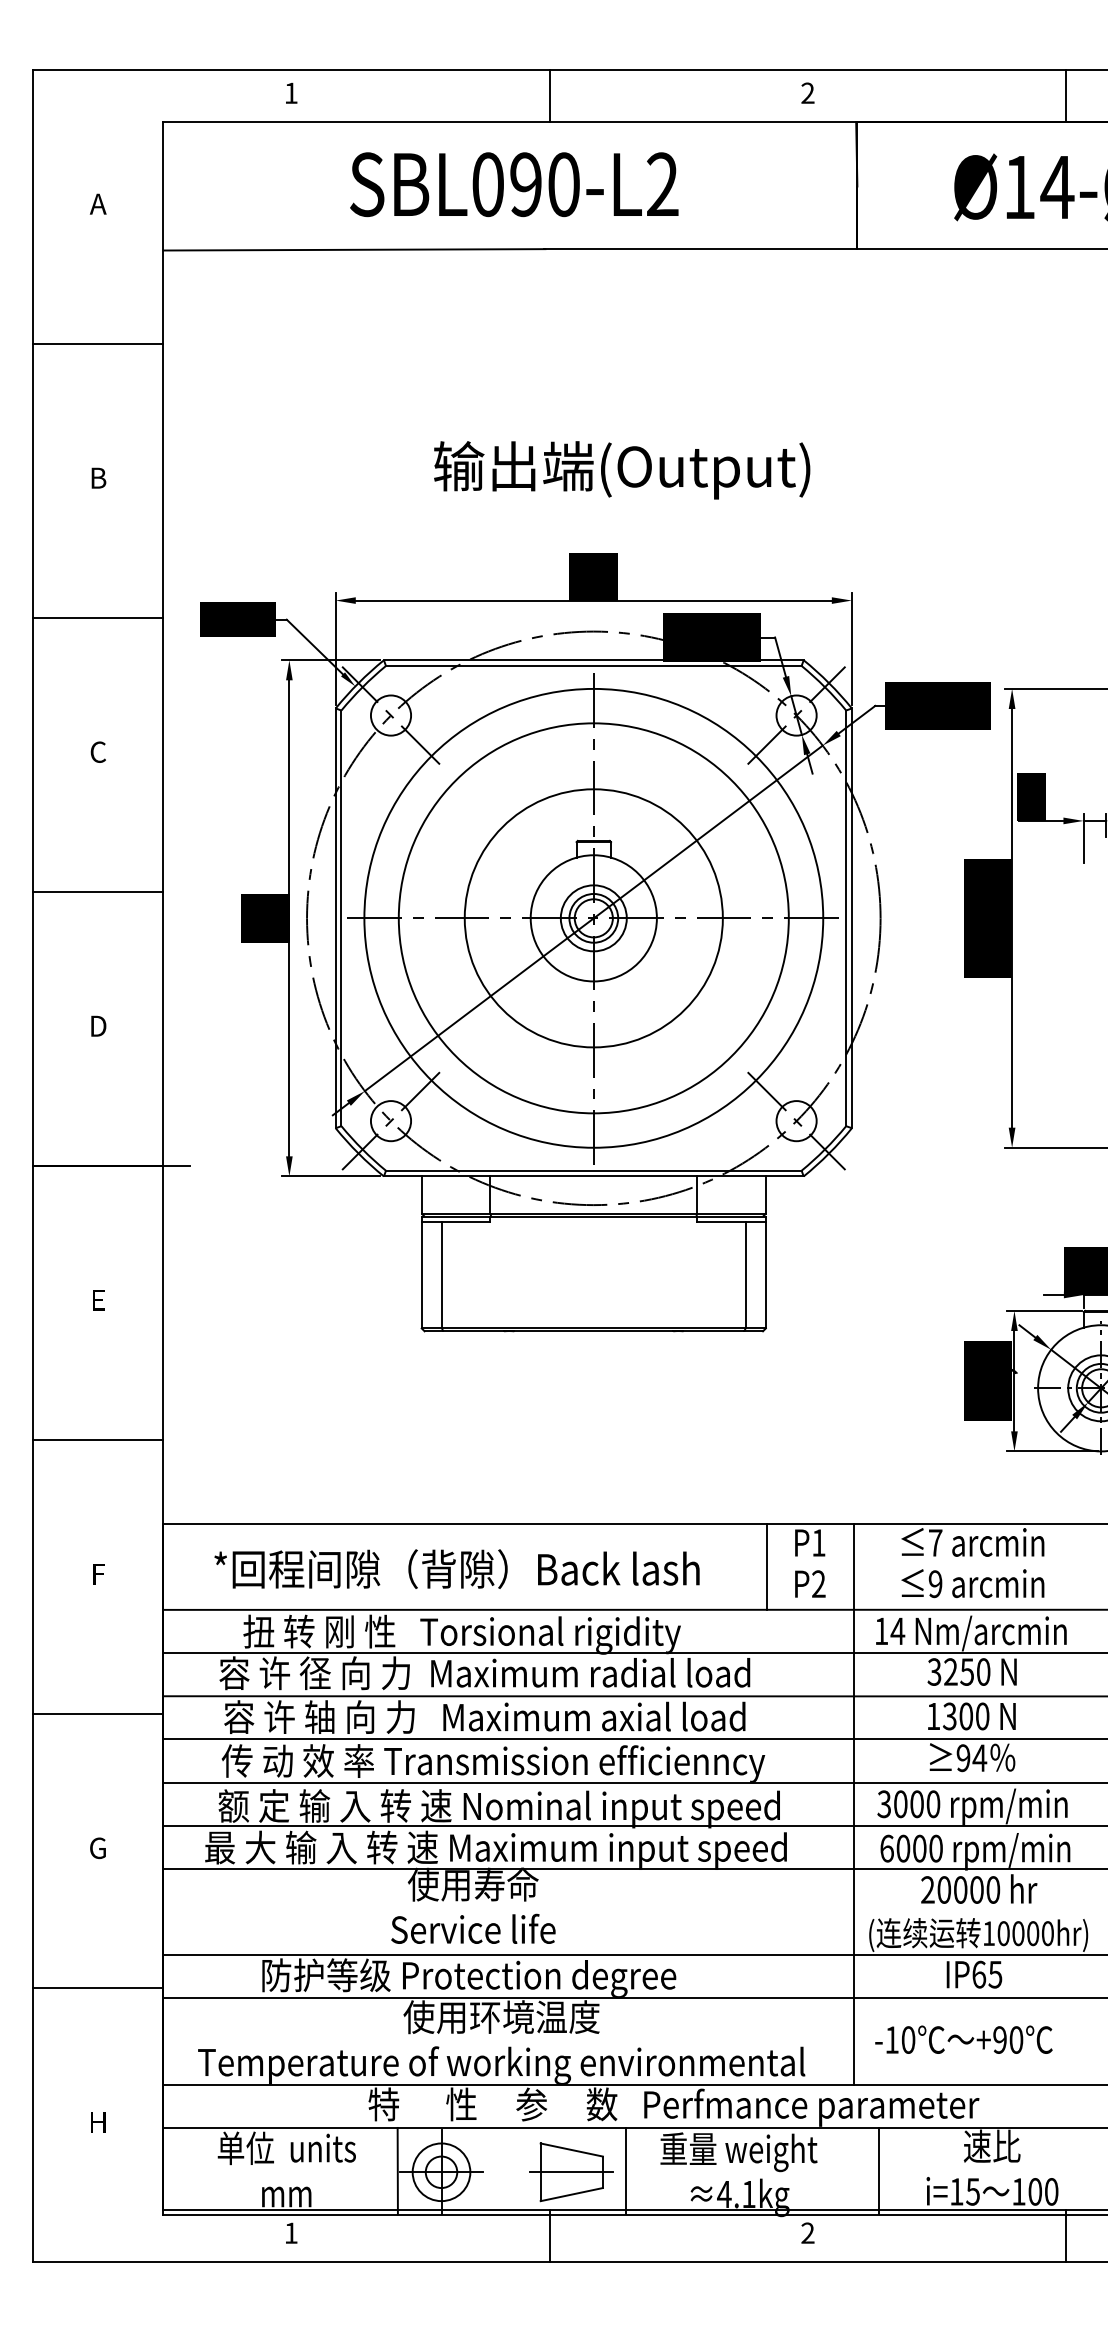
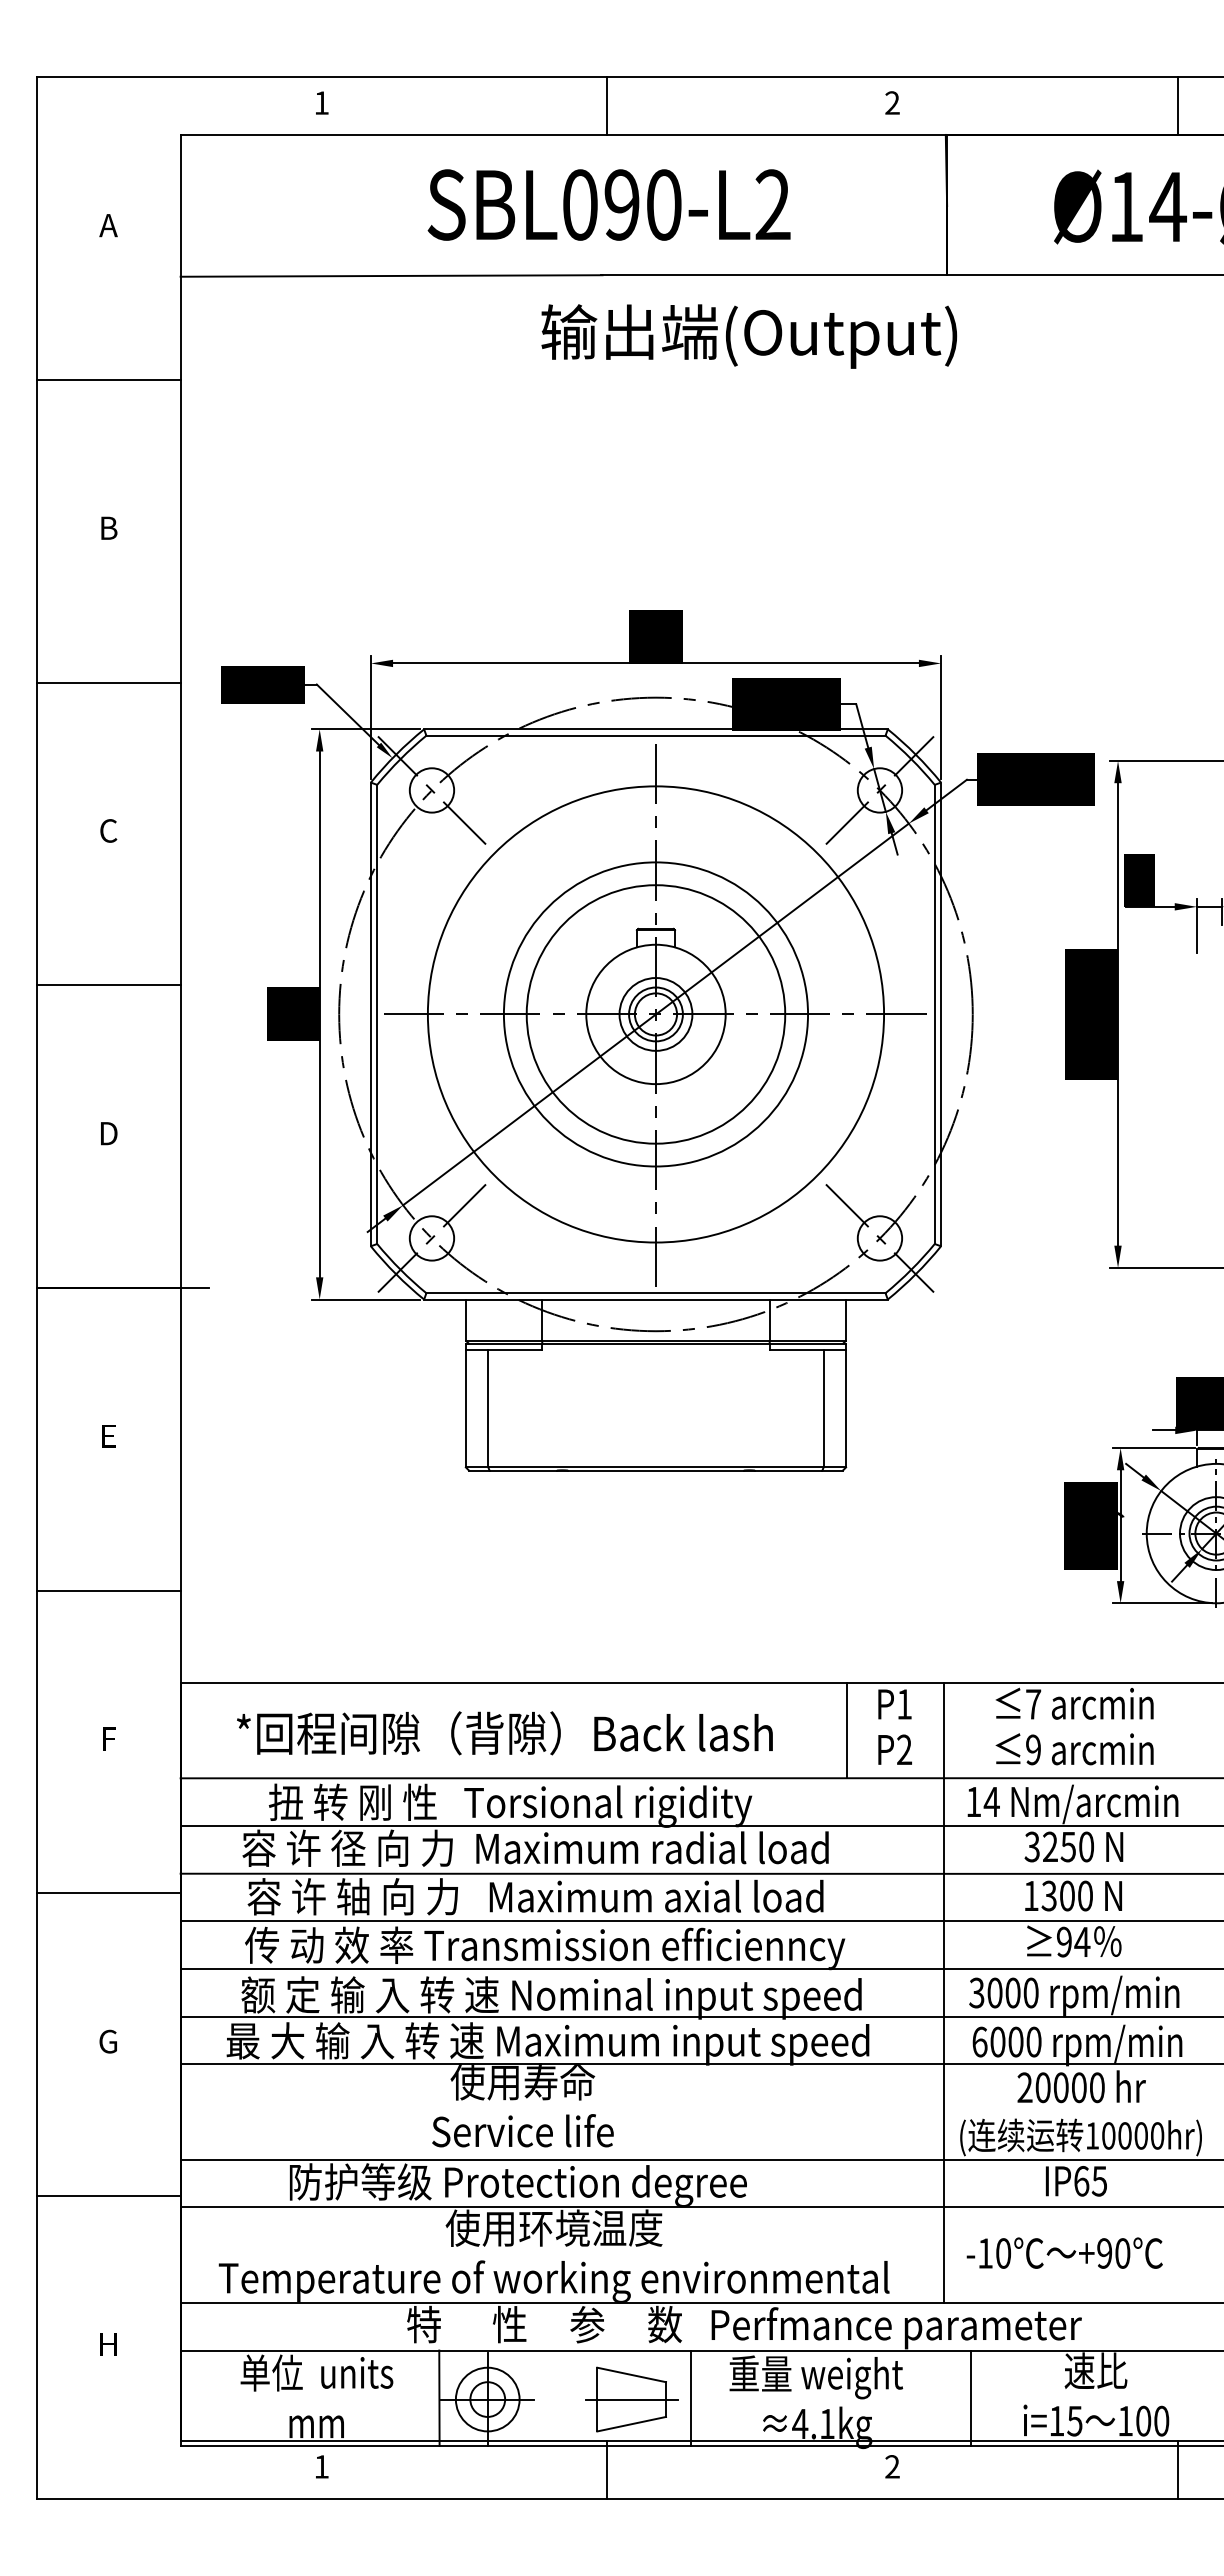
text: (513, 184) -> (608, 204), moved
text: (622, 470) -> (749, 336), moved
circle: (593, 918) -> (655, 1014), size x0.6
circle: (593, 918) -> (655, 1014), size x0.6
circle: (593, 918) -> (655, 1014), size x1.6

